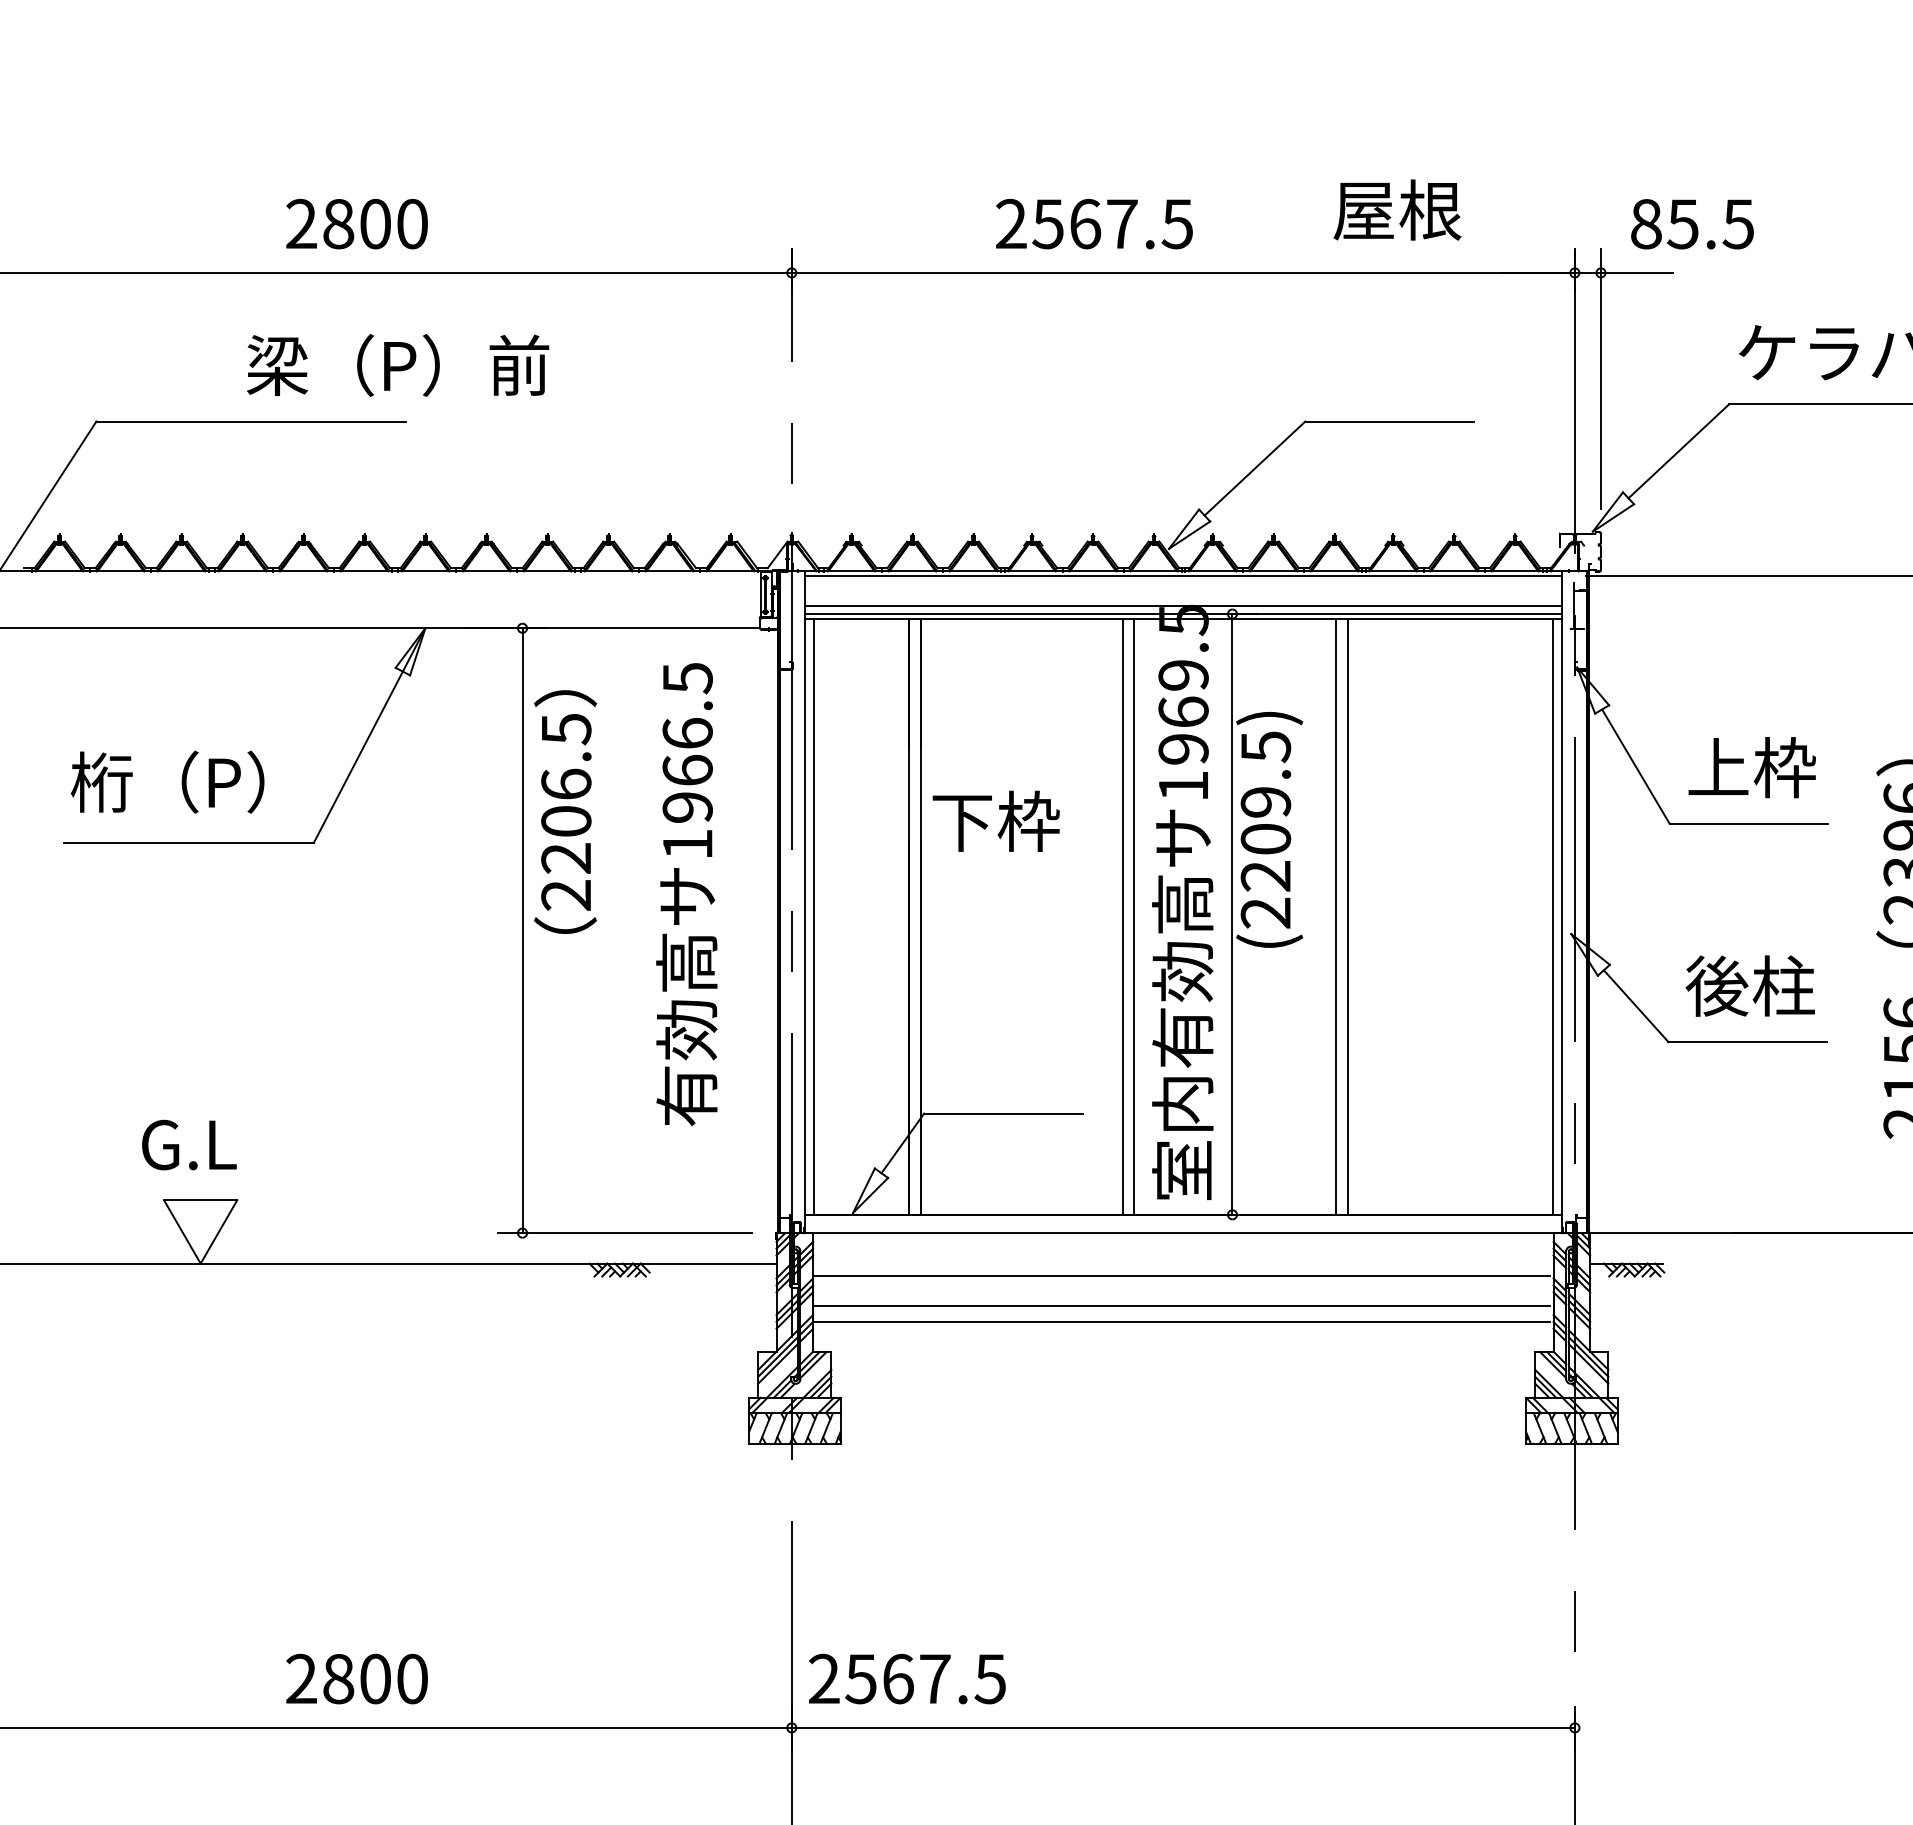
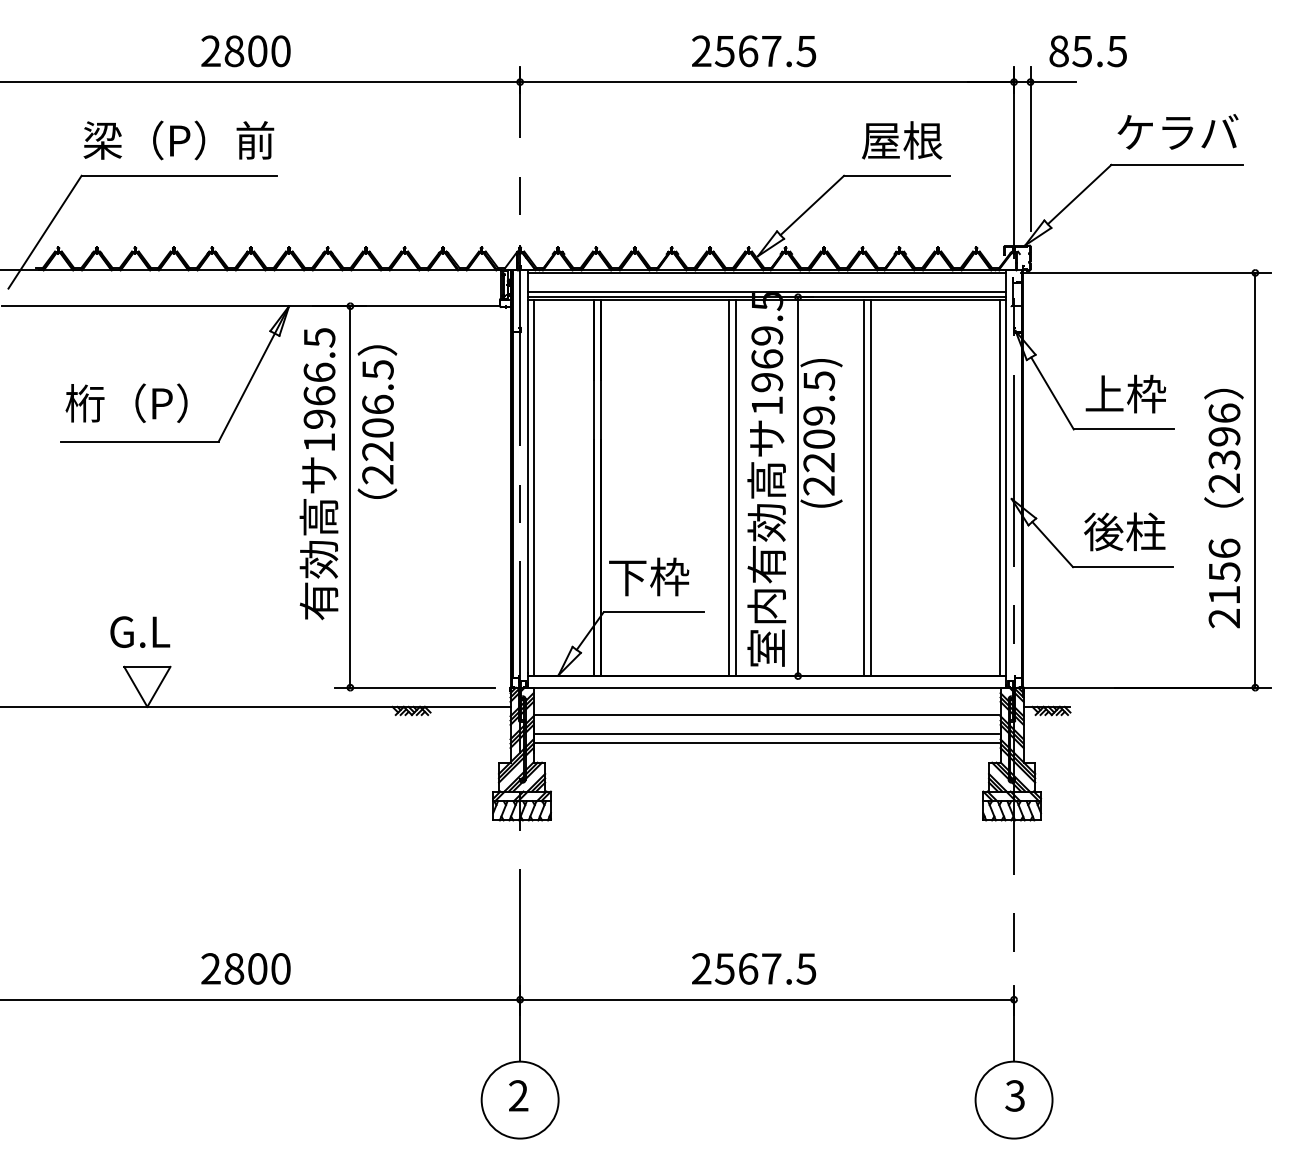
text: (1398, 210) -> (902, 140), moved
text: (1095, 224) -> (754, 51), moved
text: (397, 365) -> (178, 140), moved
text: (996, 820) -> (649, 576), moved
text: (686, 895) -> (318, 474), moved
text: (908, 1678) -> (754, 968), moved

